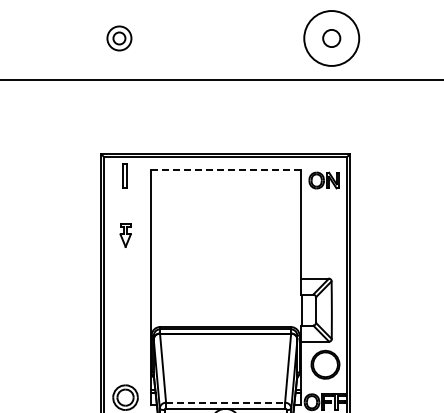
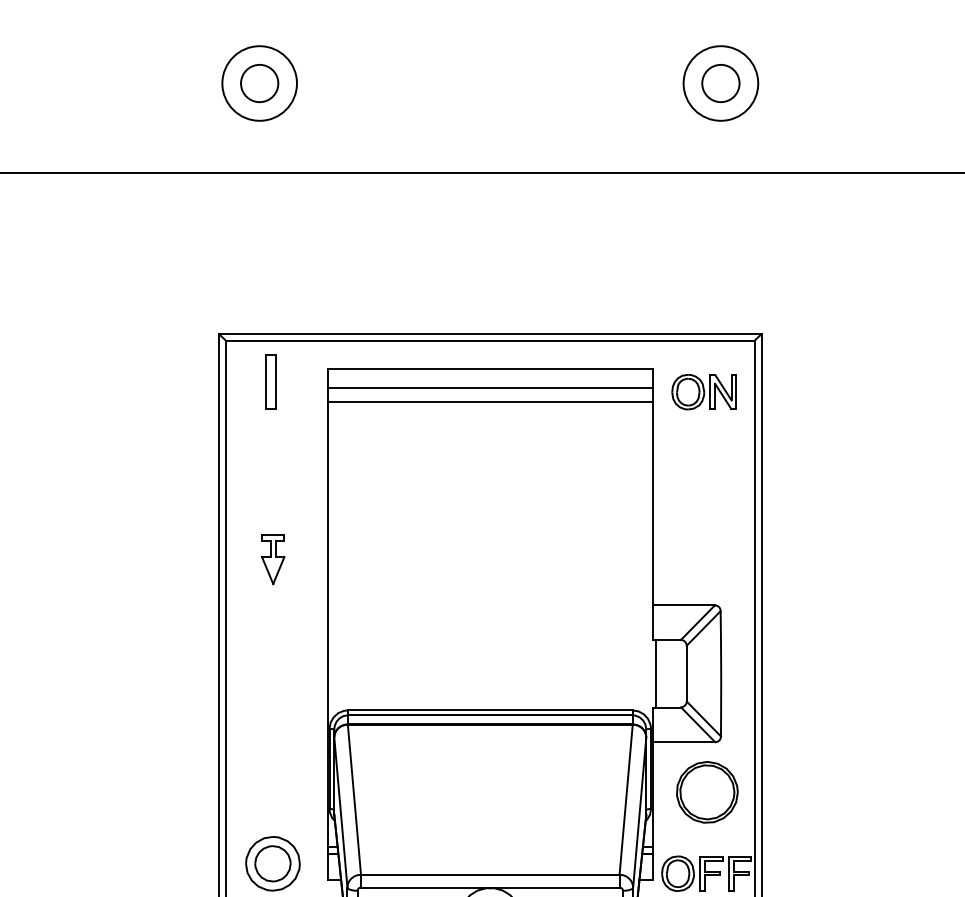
part: (119, 38) -> (259, 83), size x1.43
circle: (331, 38) -> (720, 83), size x0.62
line: (225, 169) -> (490, 368), dashed -> solid
line: (225, 178) -> (490, 387), added
line: (225, 185) -> (490, 402), added
part: (125, 235) -> (272, 559), moved
line: (225, 402) -> (490, 874), dashed -> solid

